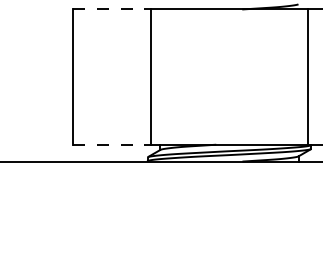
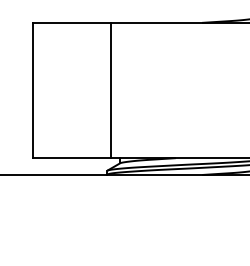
line: (112, 9) -> (72, 22), dashed -> solid
line: (112, 144) -> (72, 157), dashed -> solid

